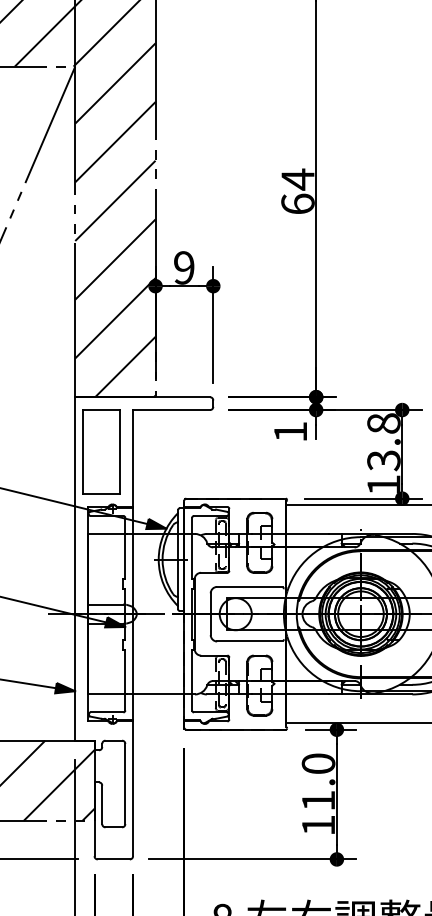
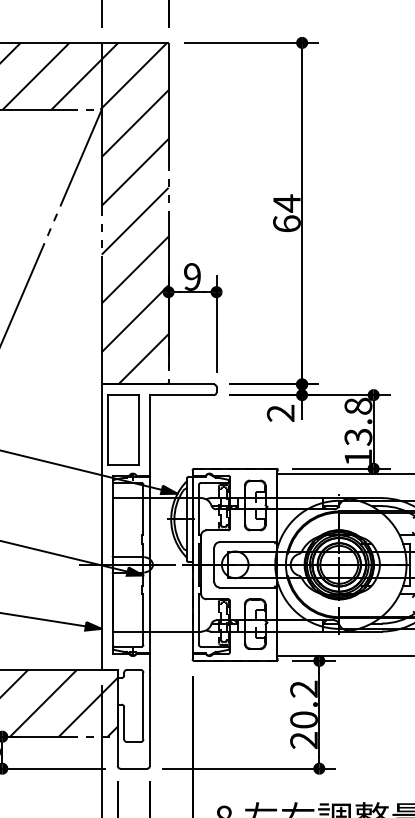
text: (290, 432) -> (280, 413), 1 -> 2
text: (317, 794) -> (303, 714), 11.0 -> 20.2

